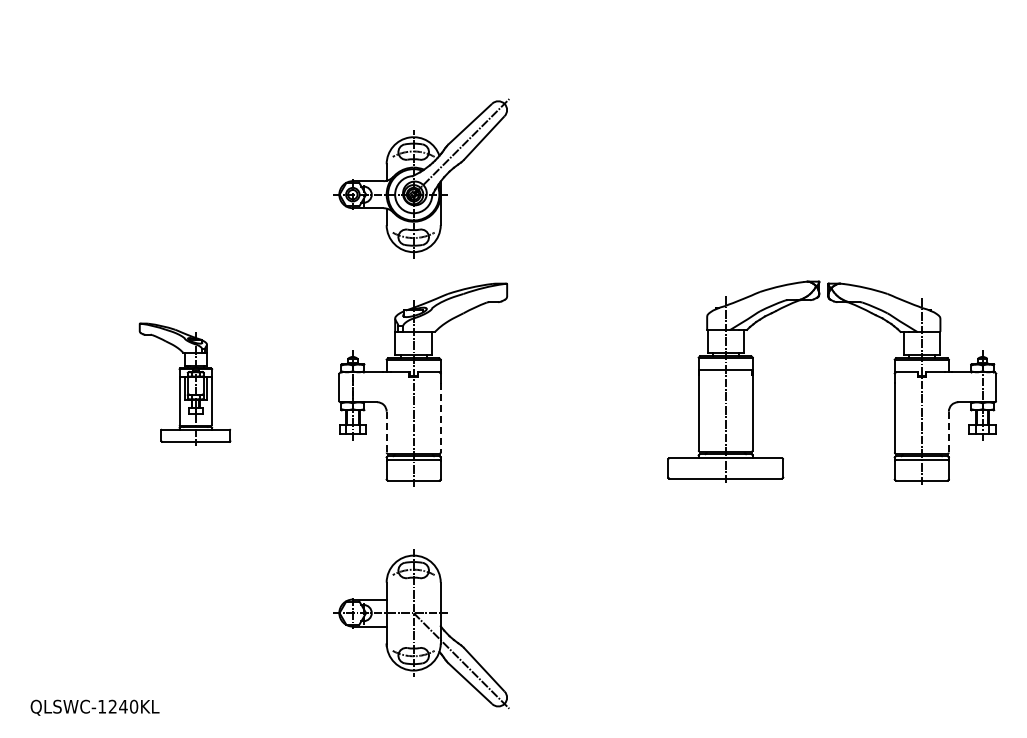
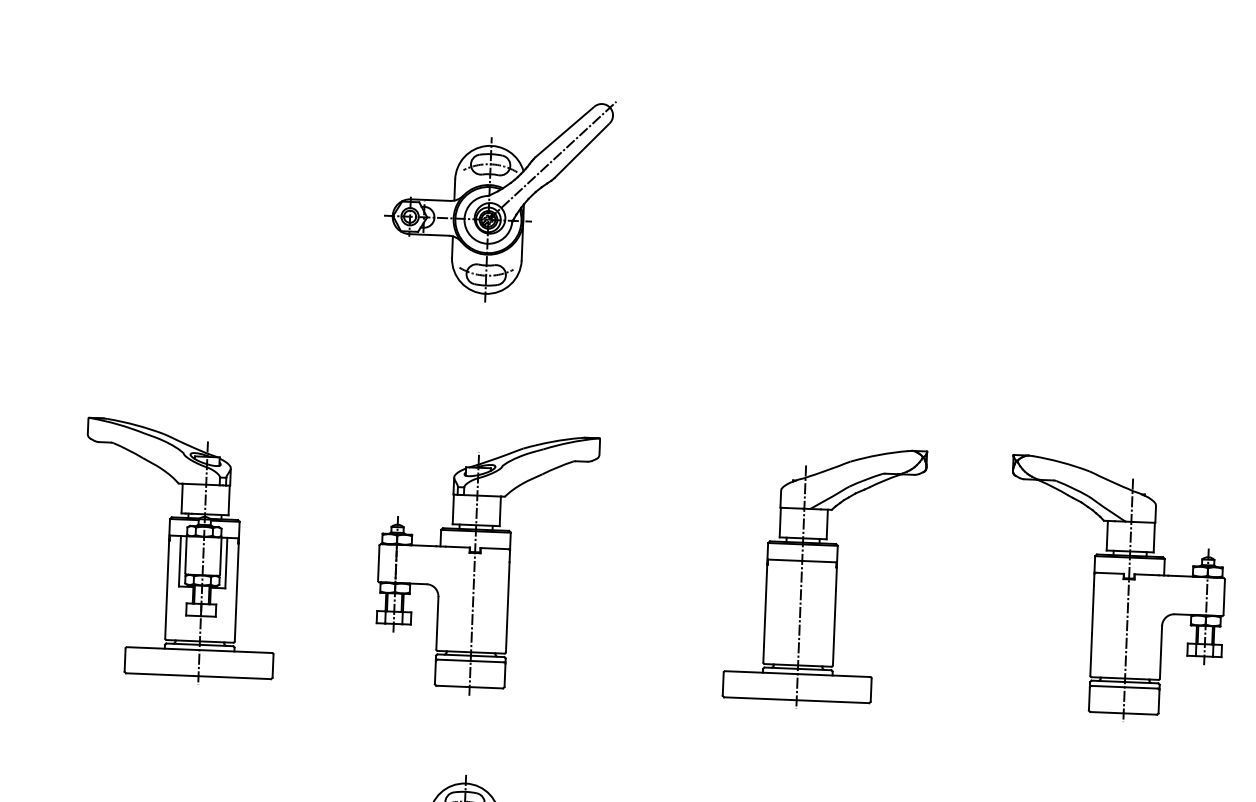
part: (421, 178) -> (499, 199), moved
part: (743, 381) -> (824, 576), moved
part: (184, 383) -> (179, 550), size x1.67
line: (440, 417) -> (507, 607), dashed -> solid
line: (386, 432) -> (437, 623), dashed -> solid
line: (948, 432) -> (1160, 652), dashed -> solid

